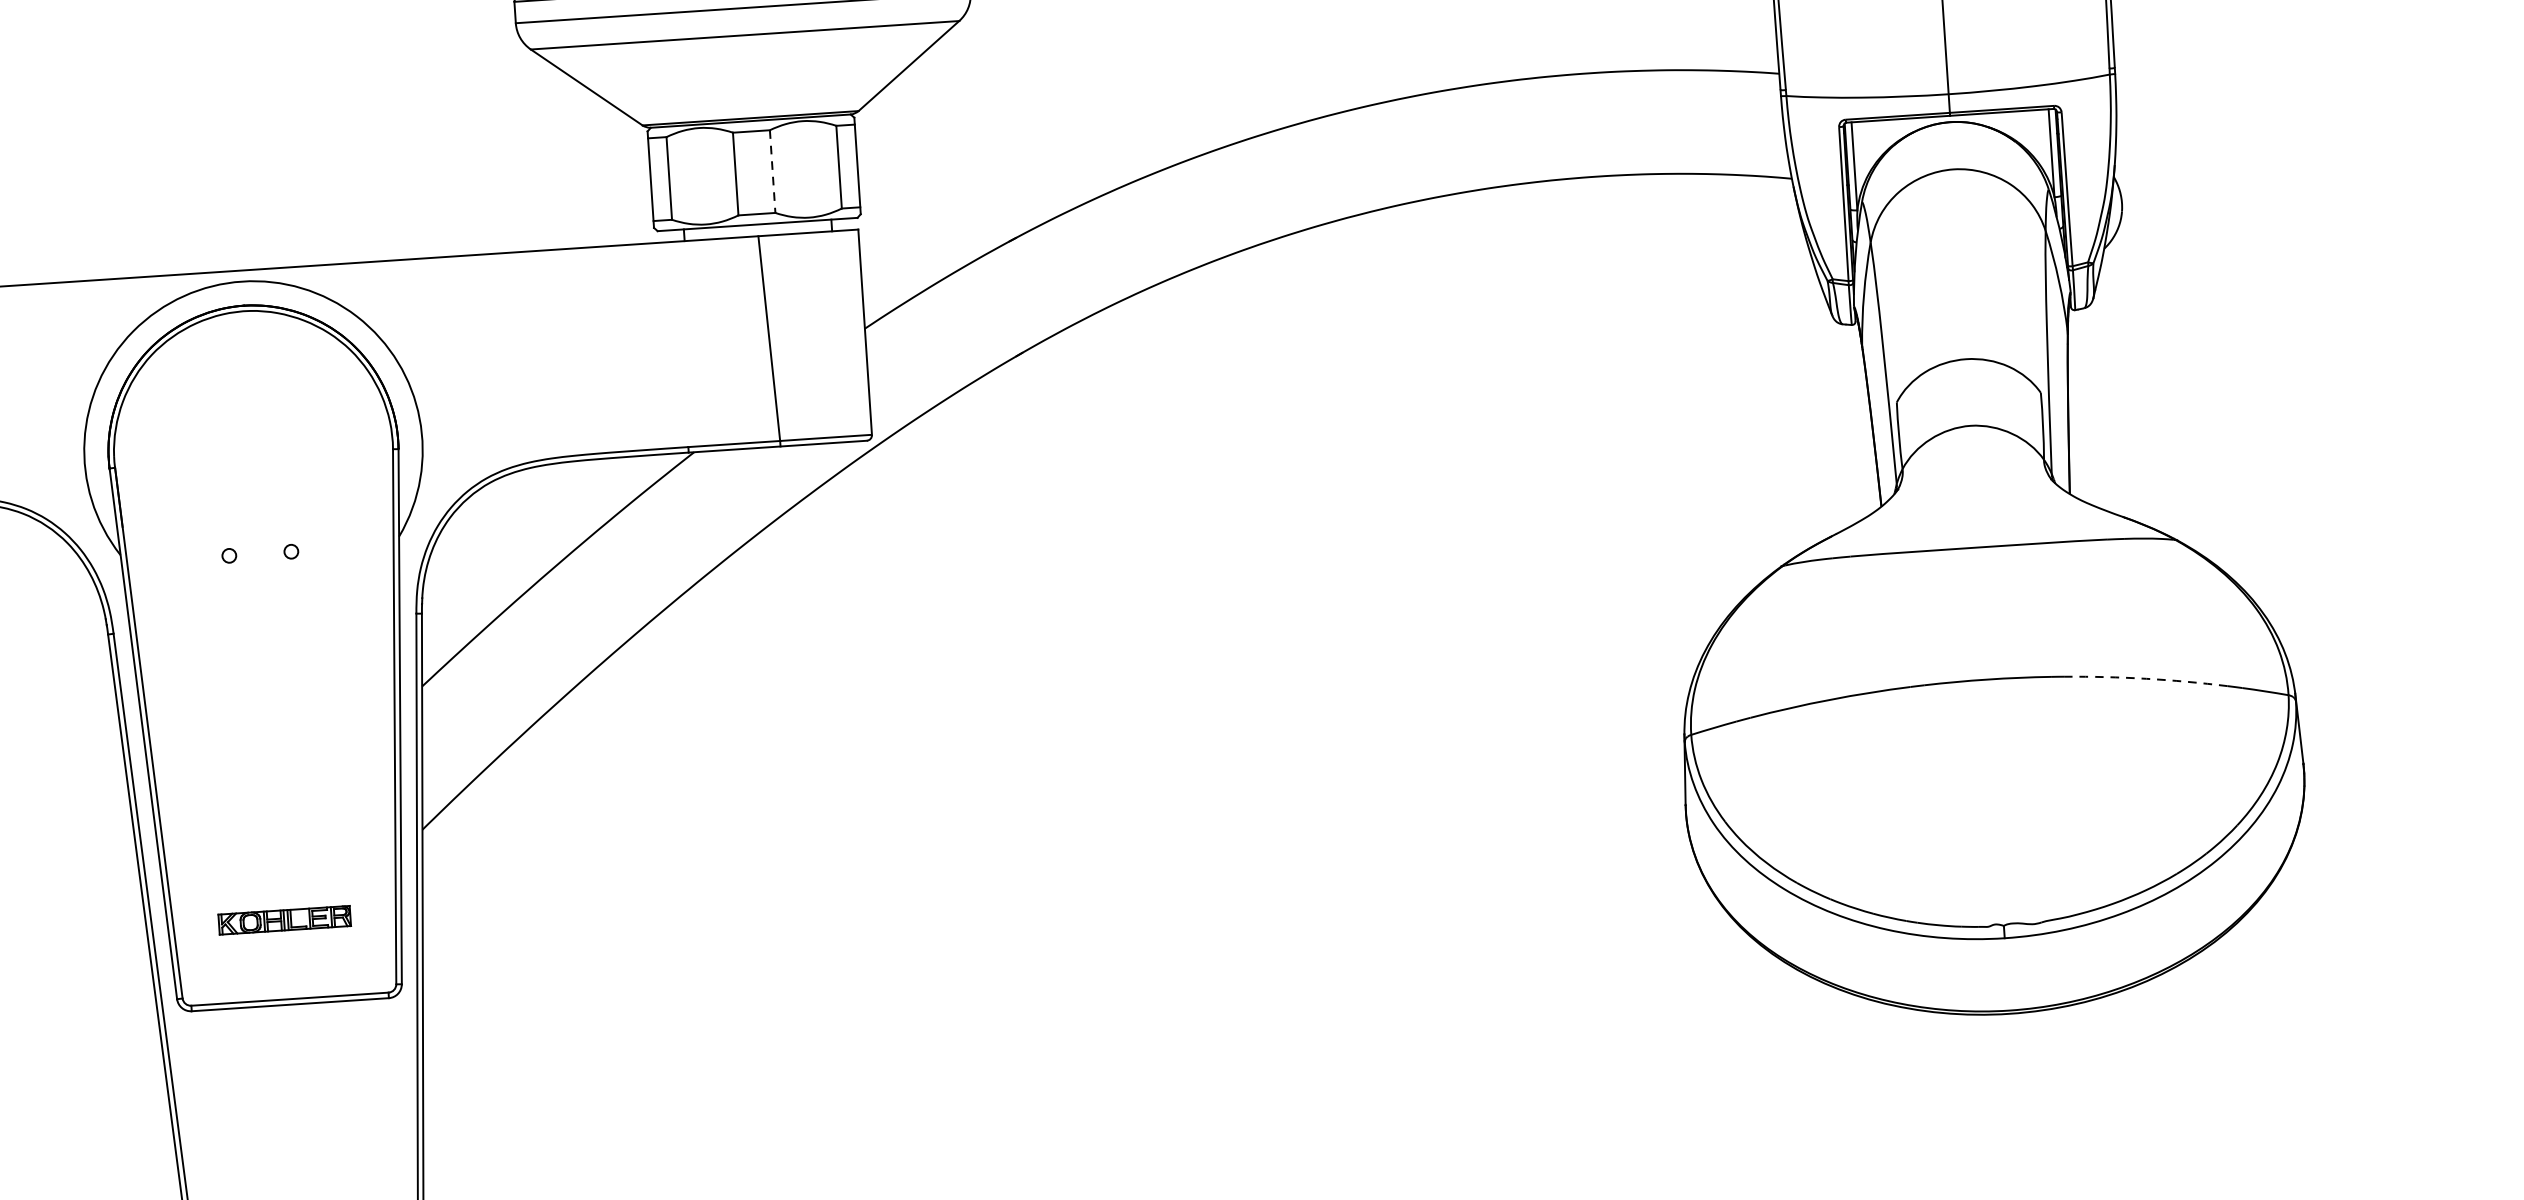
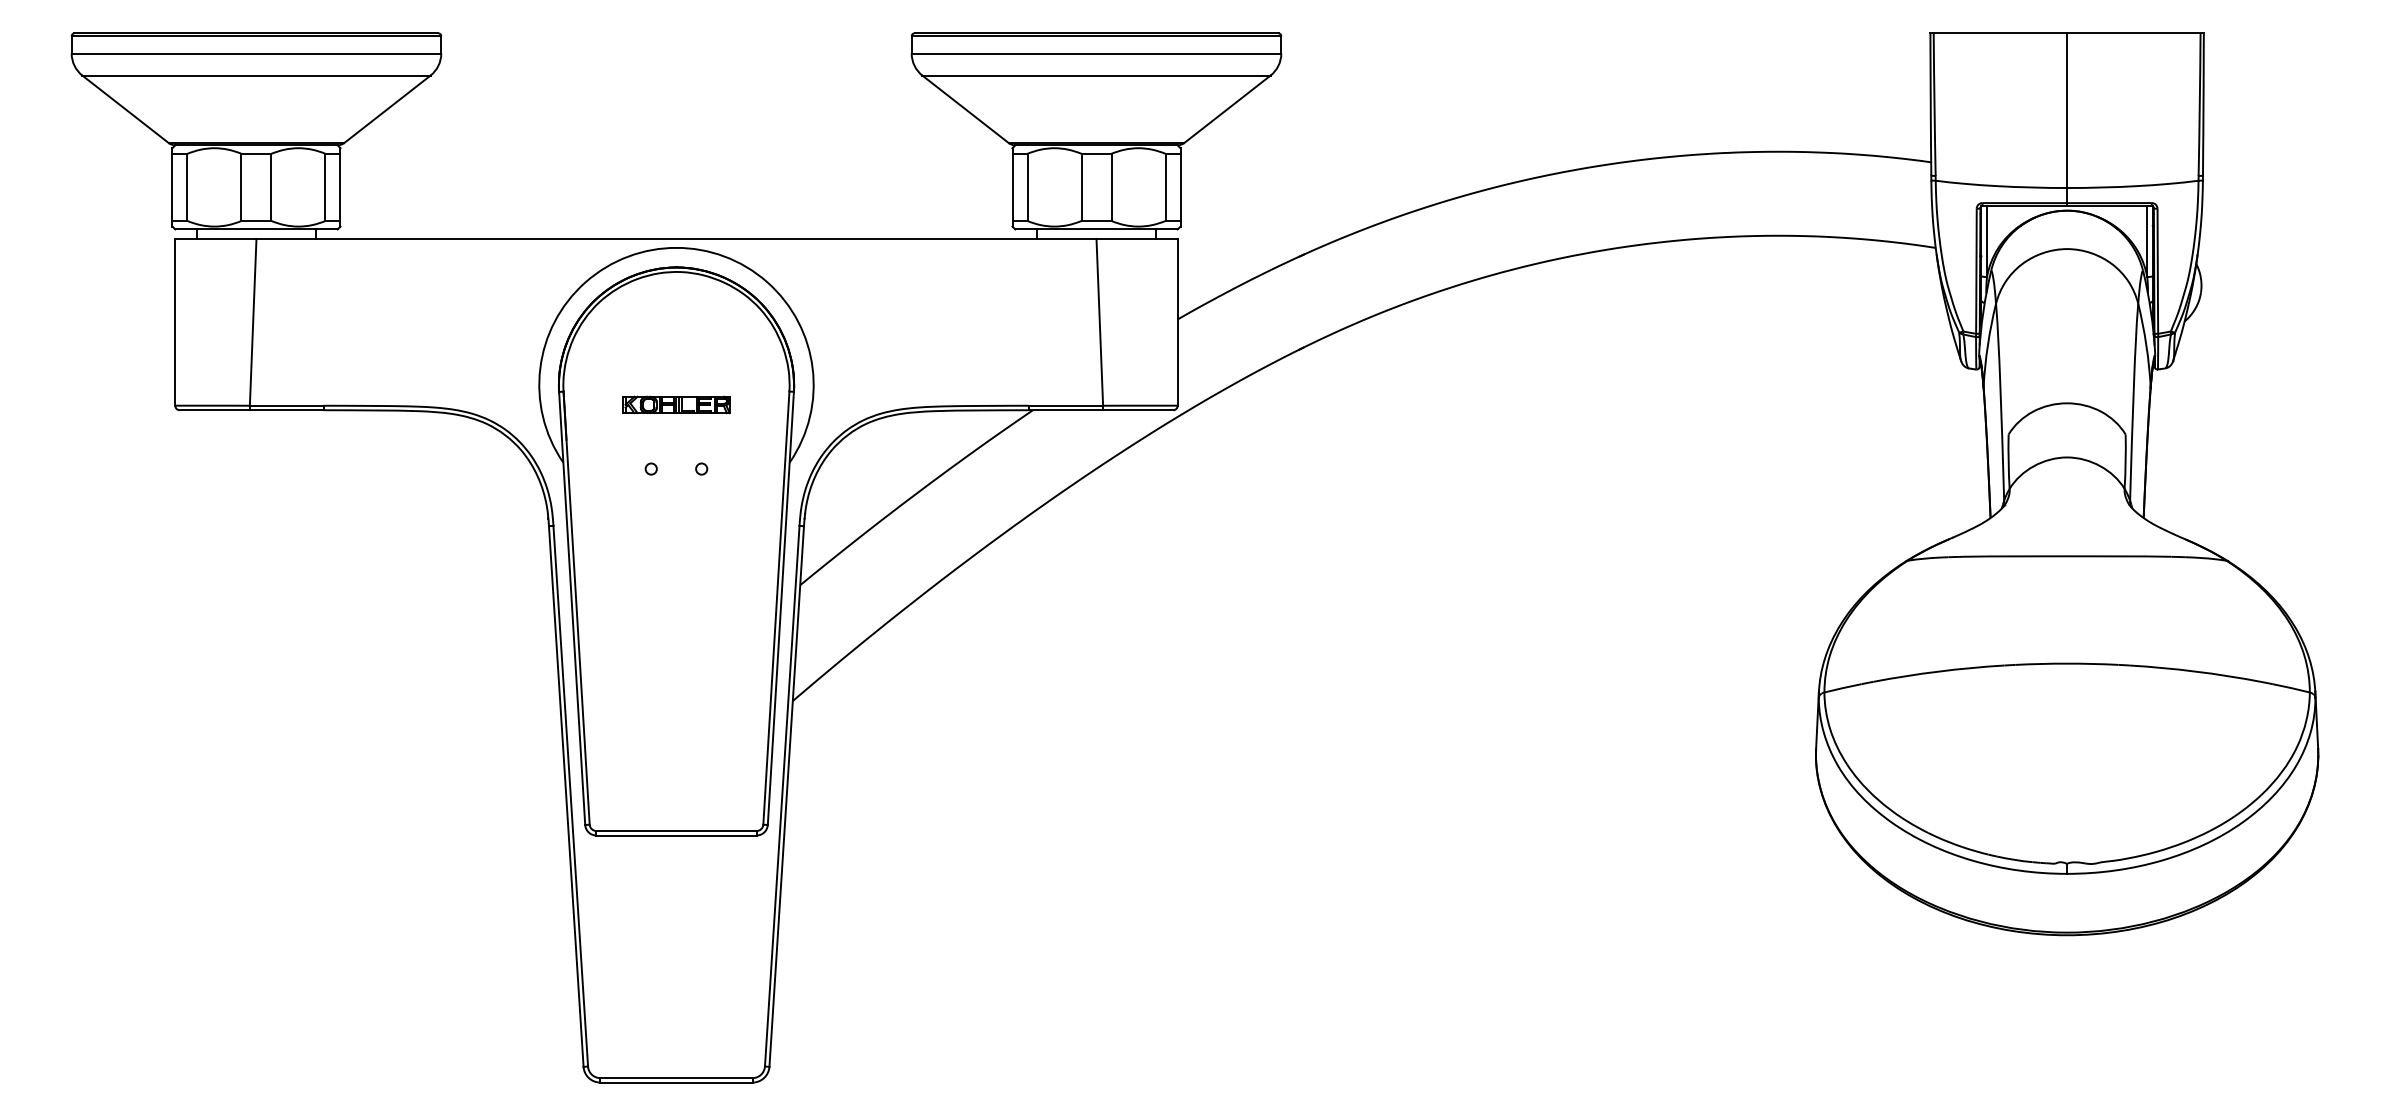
line: (772, 171) -> (1111, 187), dashed -> solid
arc: (2146, 678) -> (2195, 671), dashed -> solid
part: (284, 919) -> (676, 404), moved

